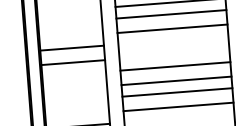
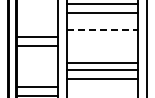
line: (171, 14) -> (102, 20), removed
line: (172, 28) -> (102, 29), solid -> dashed
line: (175, 66) -> (102, 53), removed

